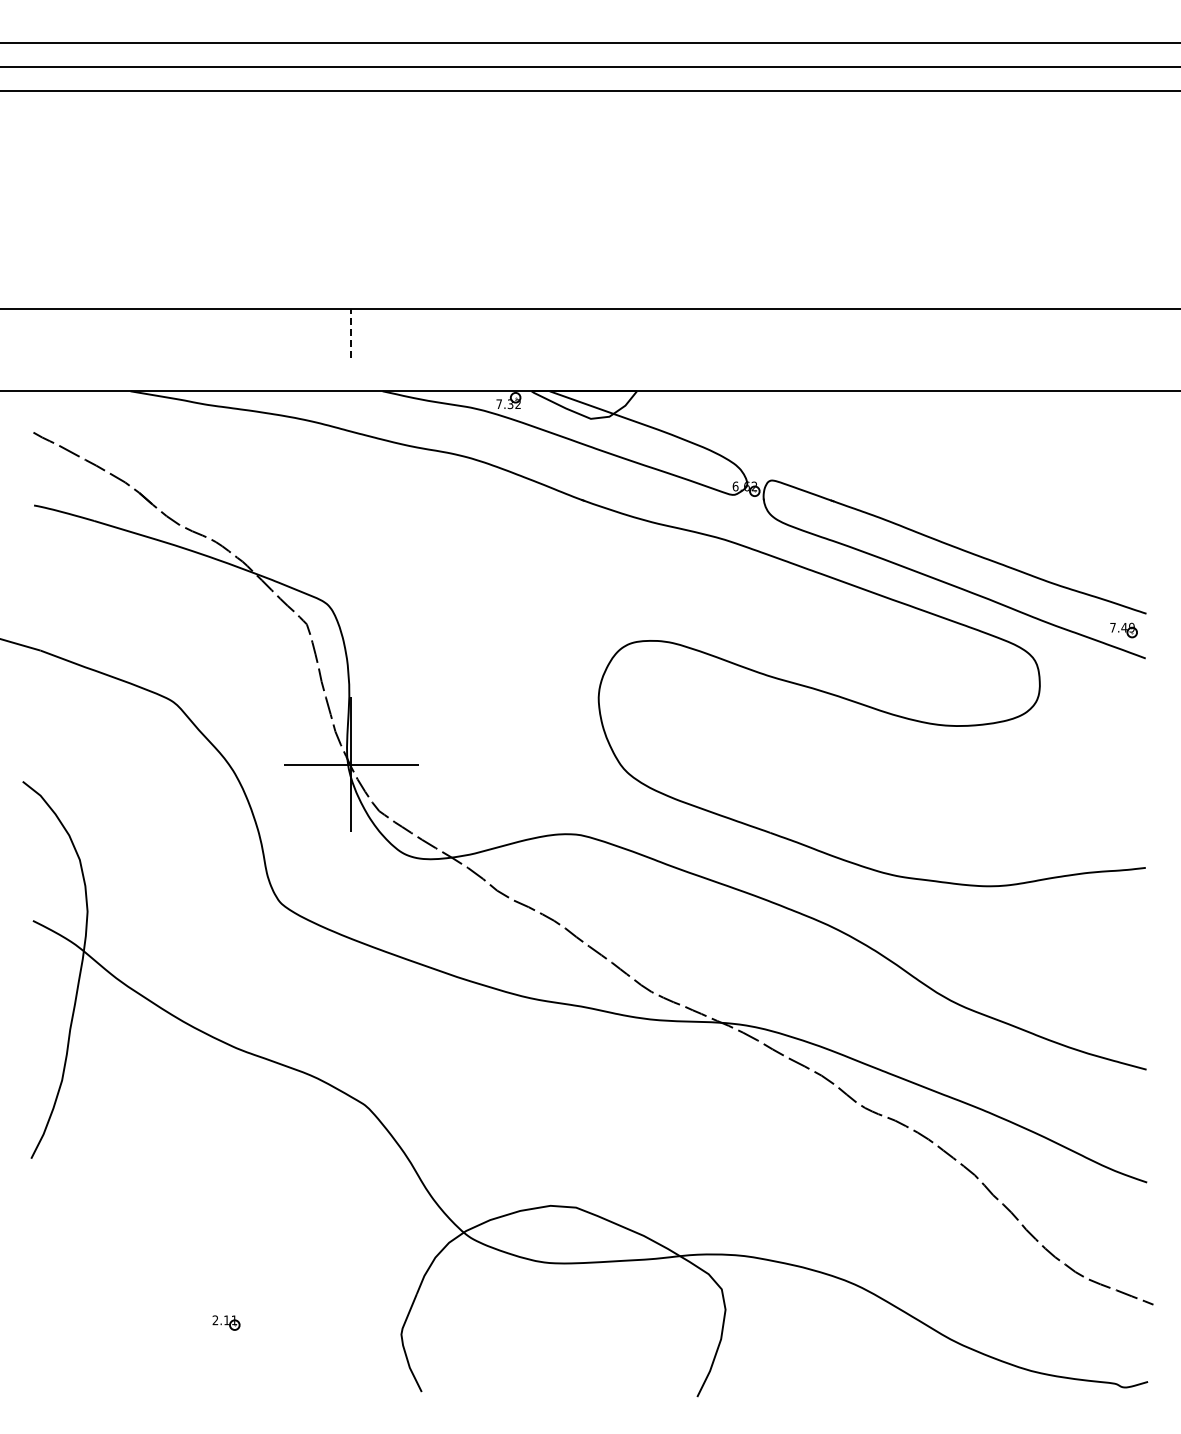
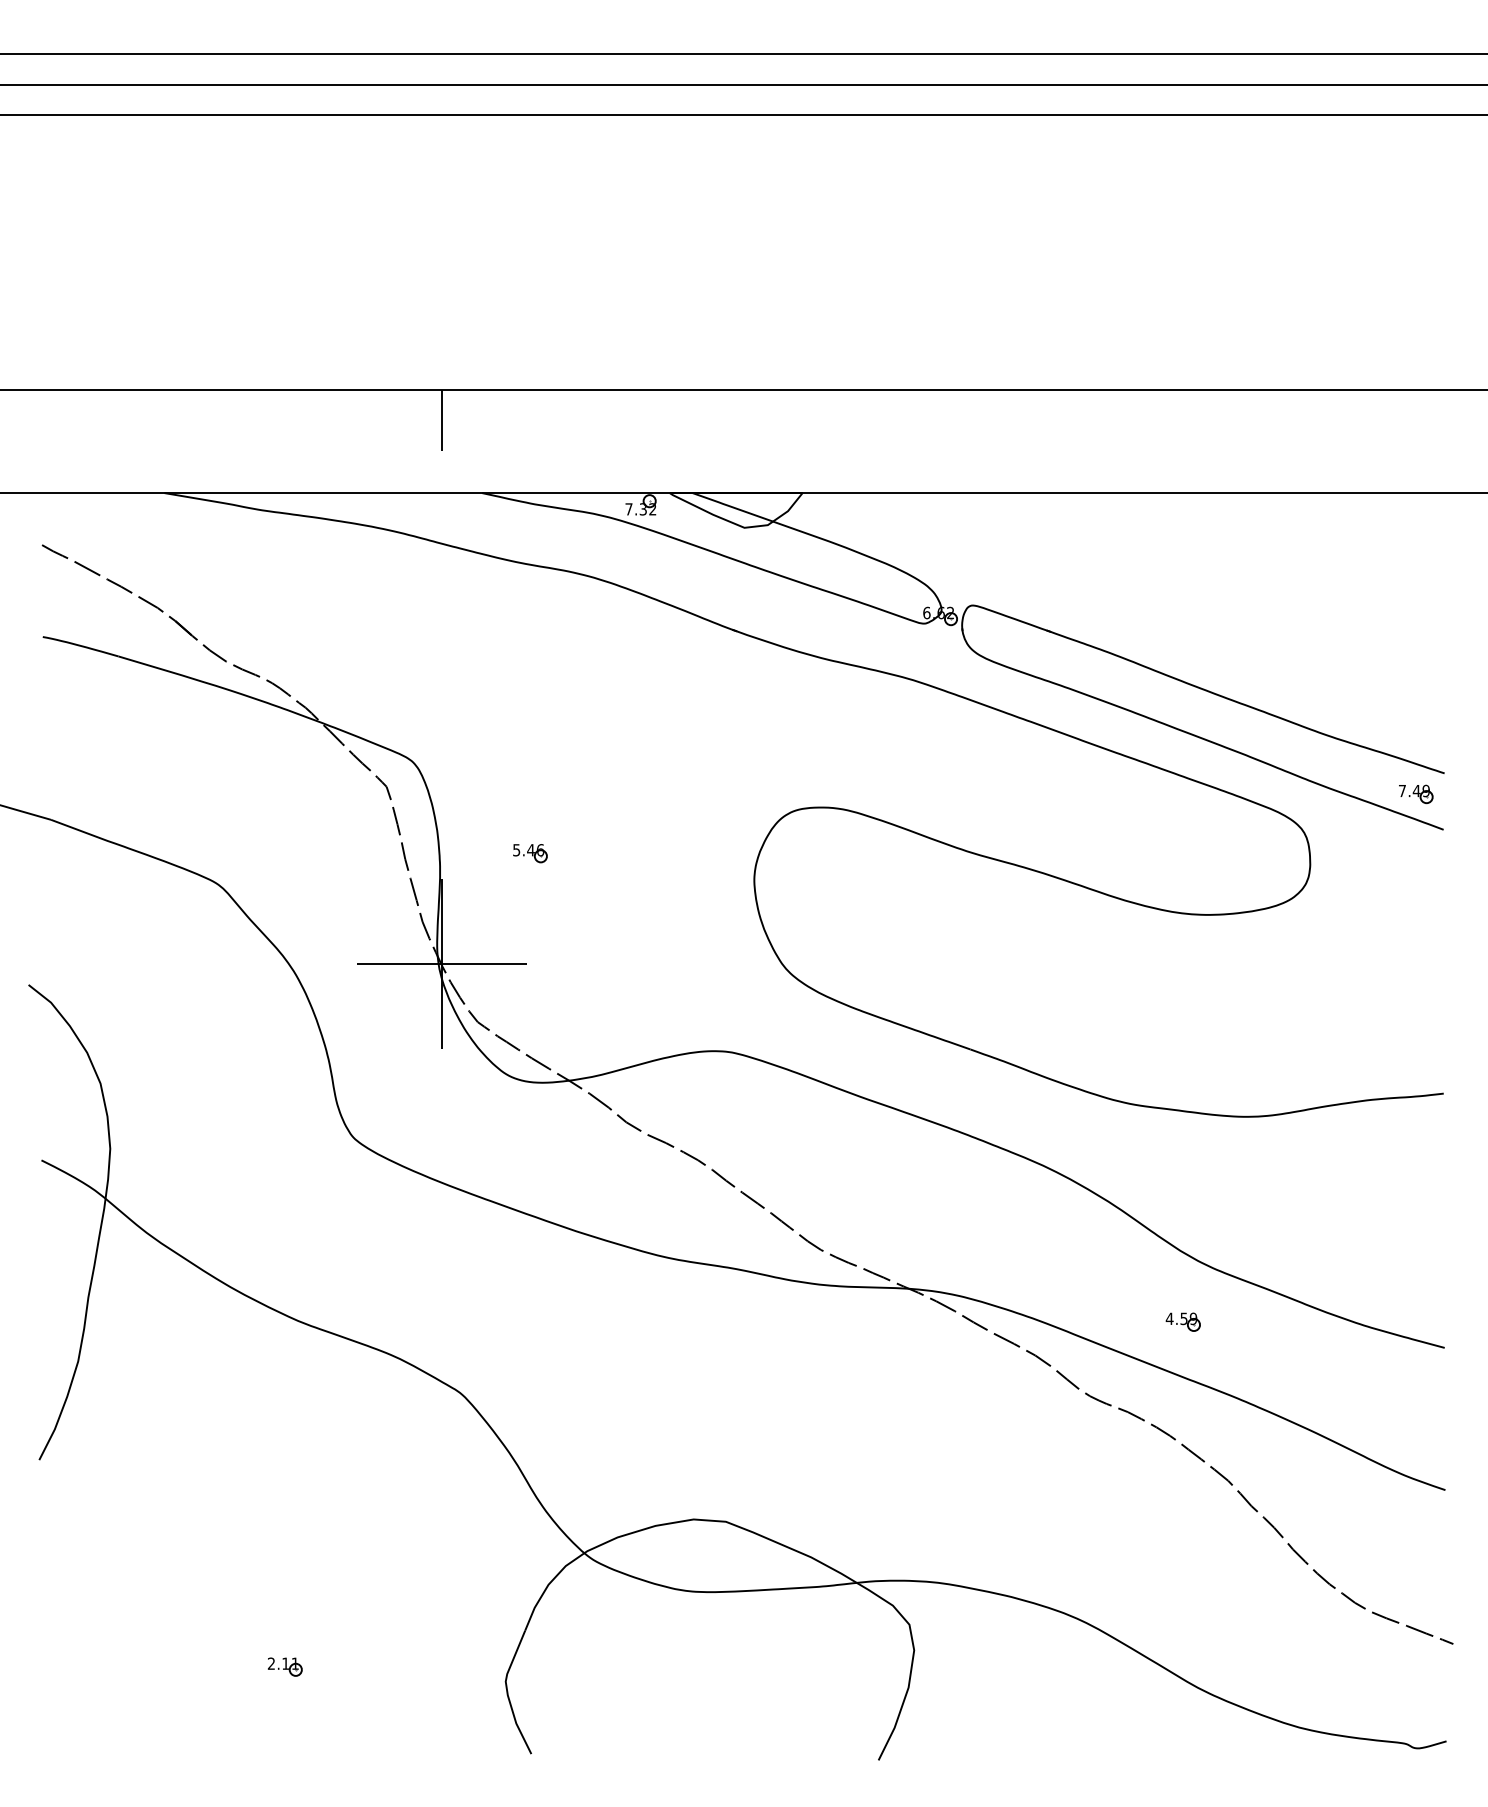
line: (351, 332) -> (442, 418), dashed -> solid
part: (420, 677) -> (529, 853), added
part: (939, 1049) -> (1183, 1322), added

